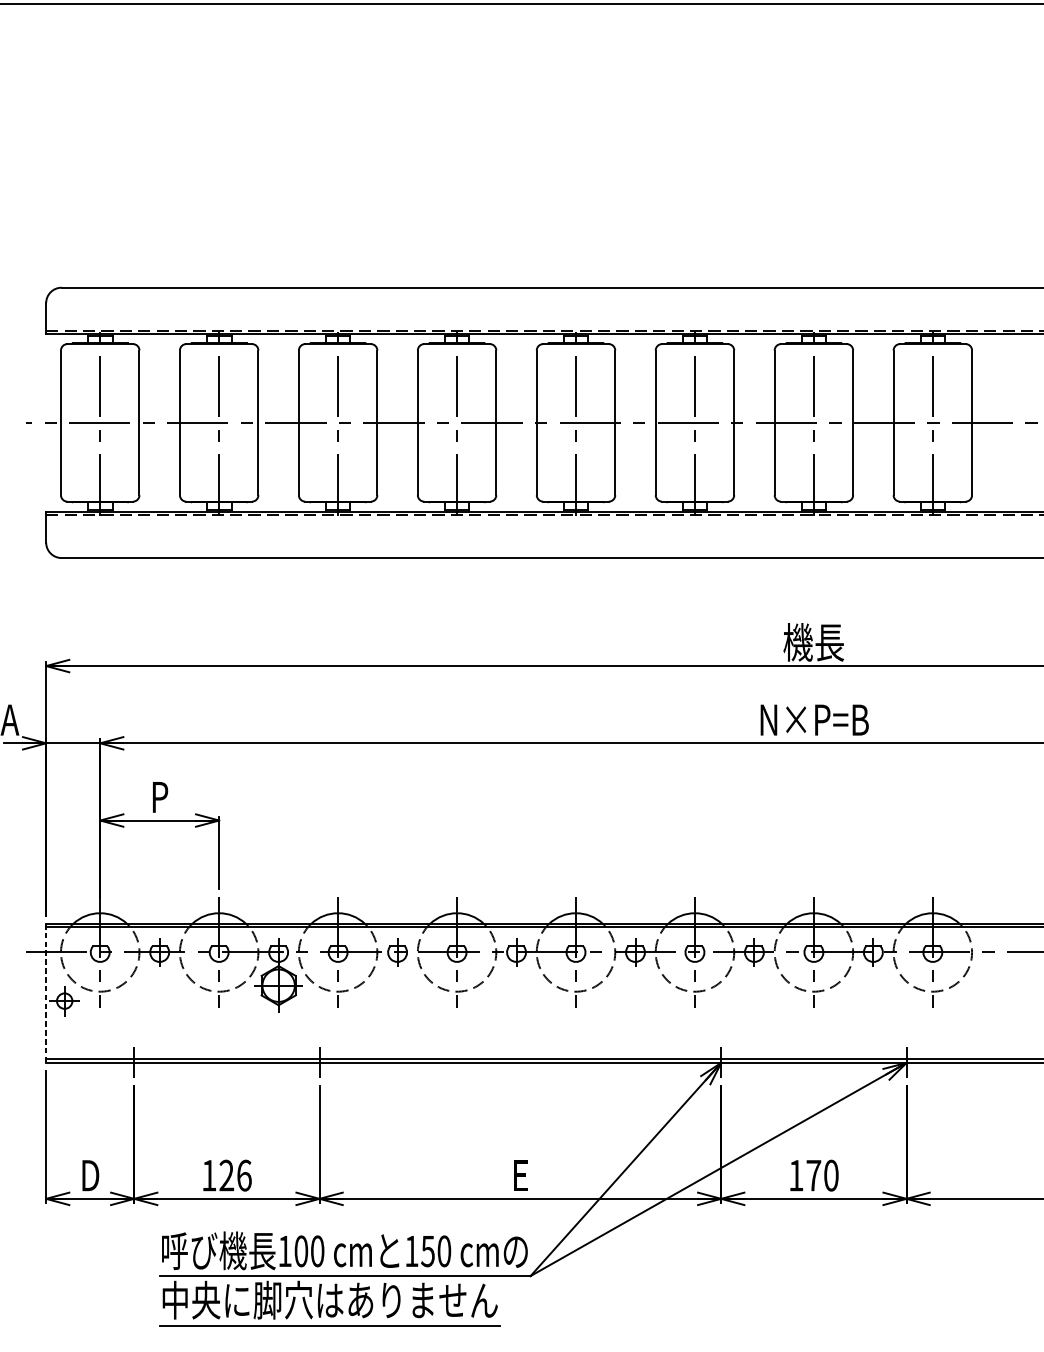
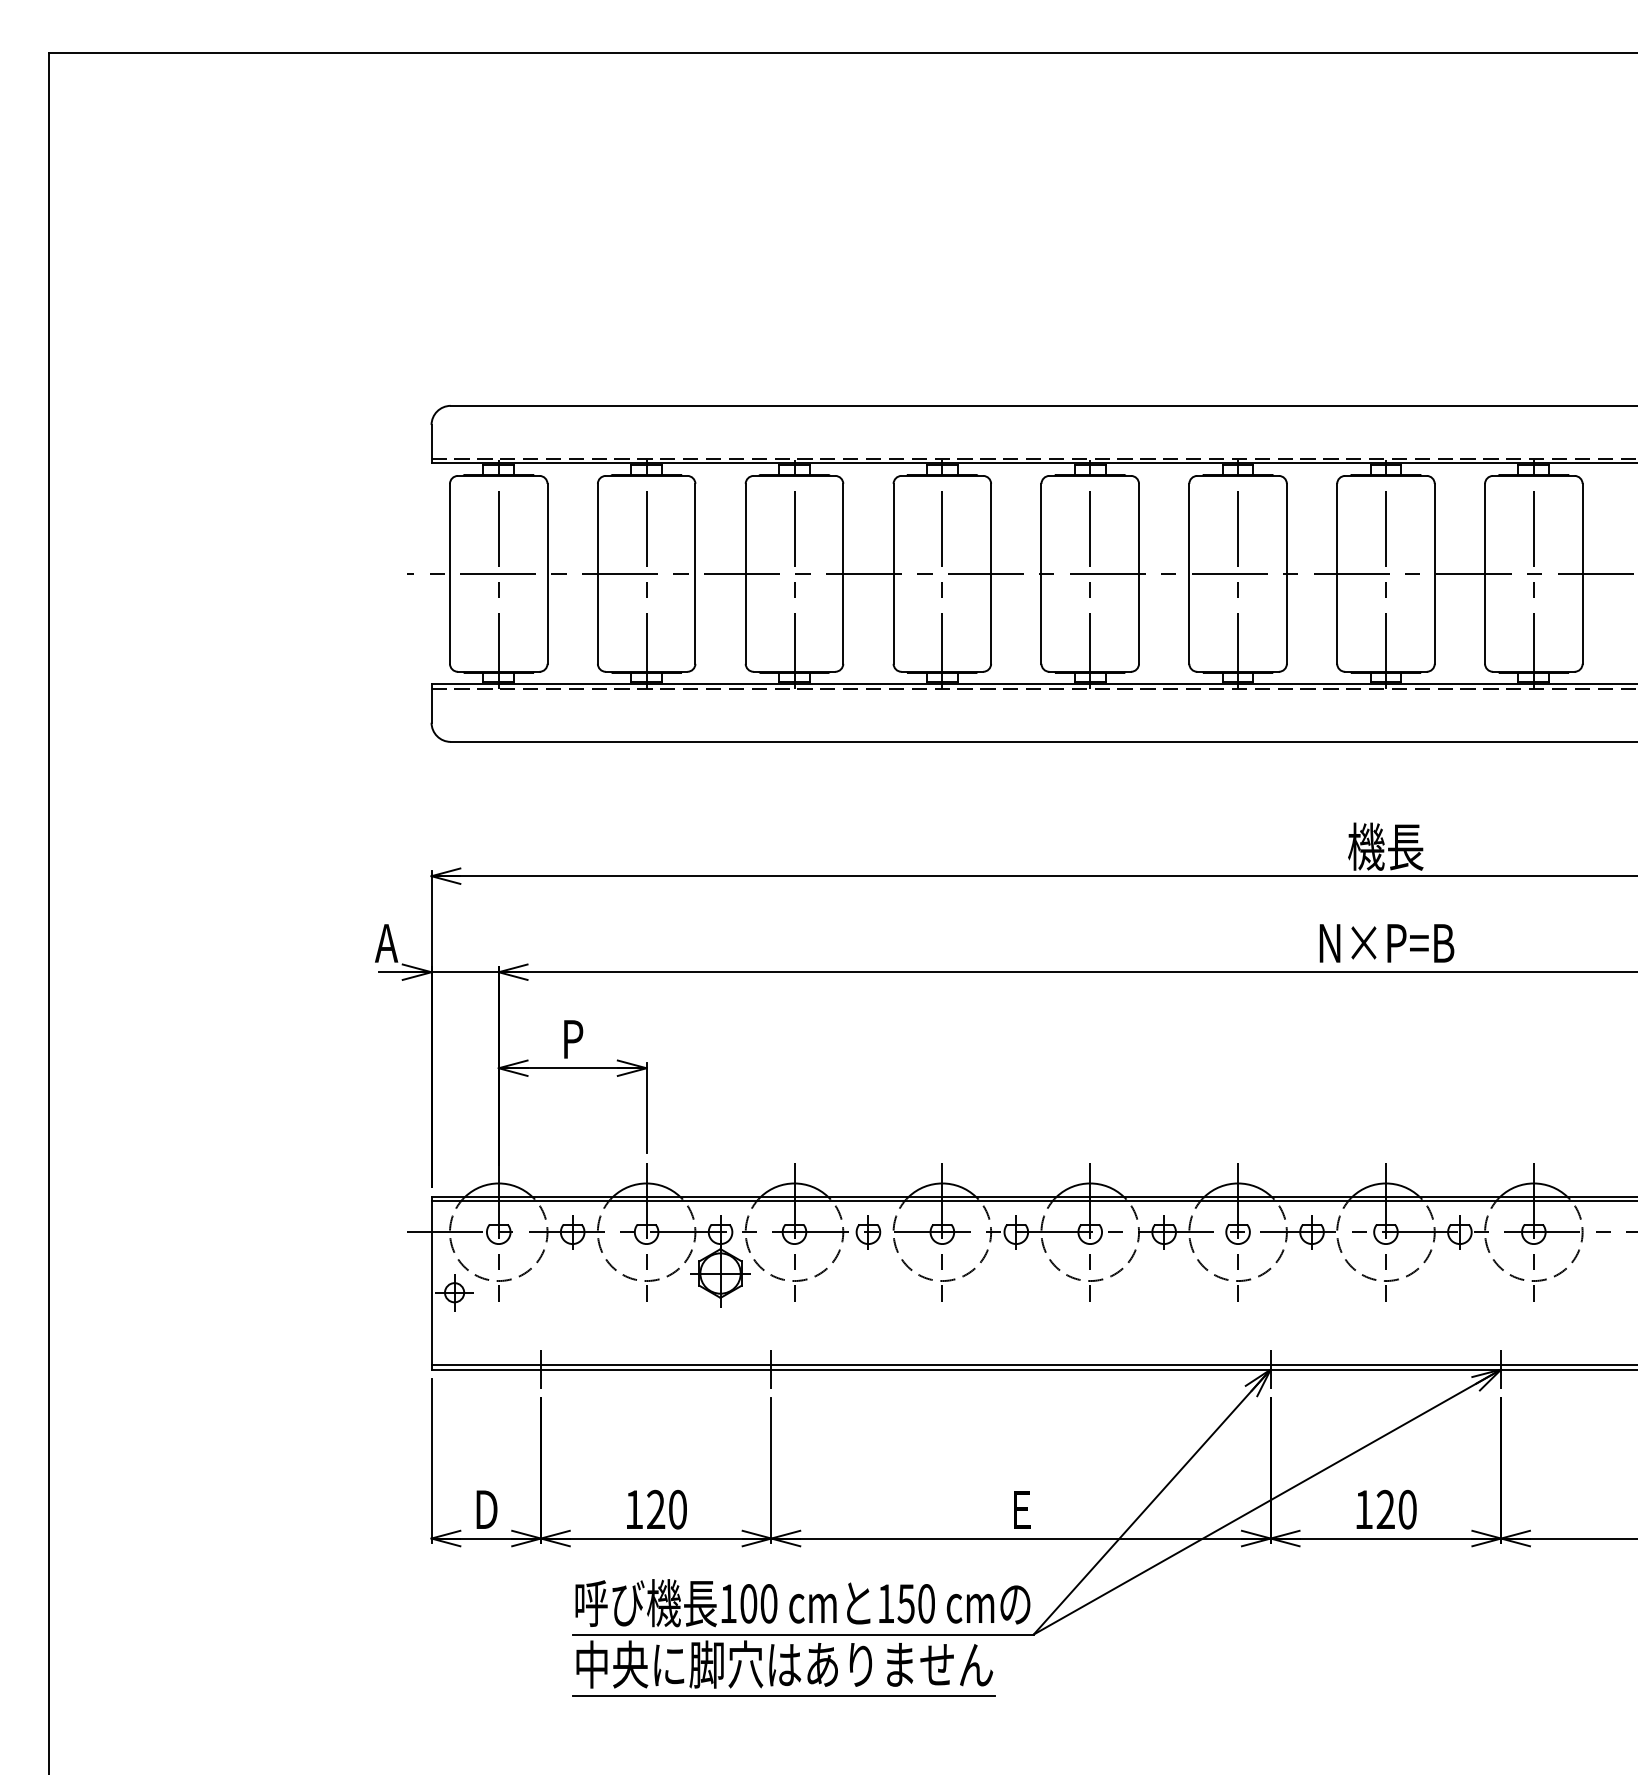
line: (46, 993) -> (431, 1283), dashed -> solid
text: (813, 1174) -> (1385, 1508), 170 -> 120
text: (244, 1175) -> (678, 1509), 126 -> 120

